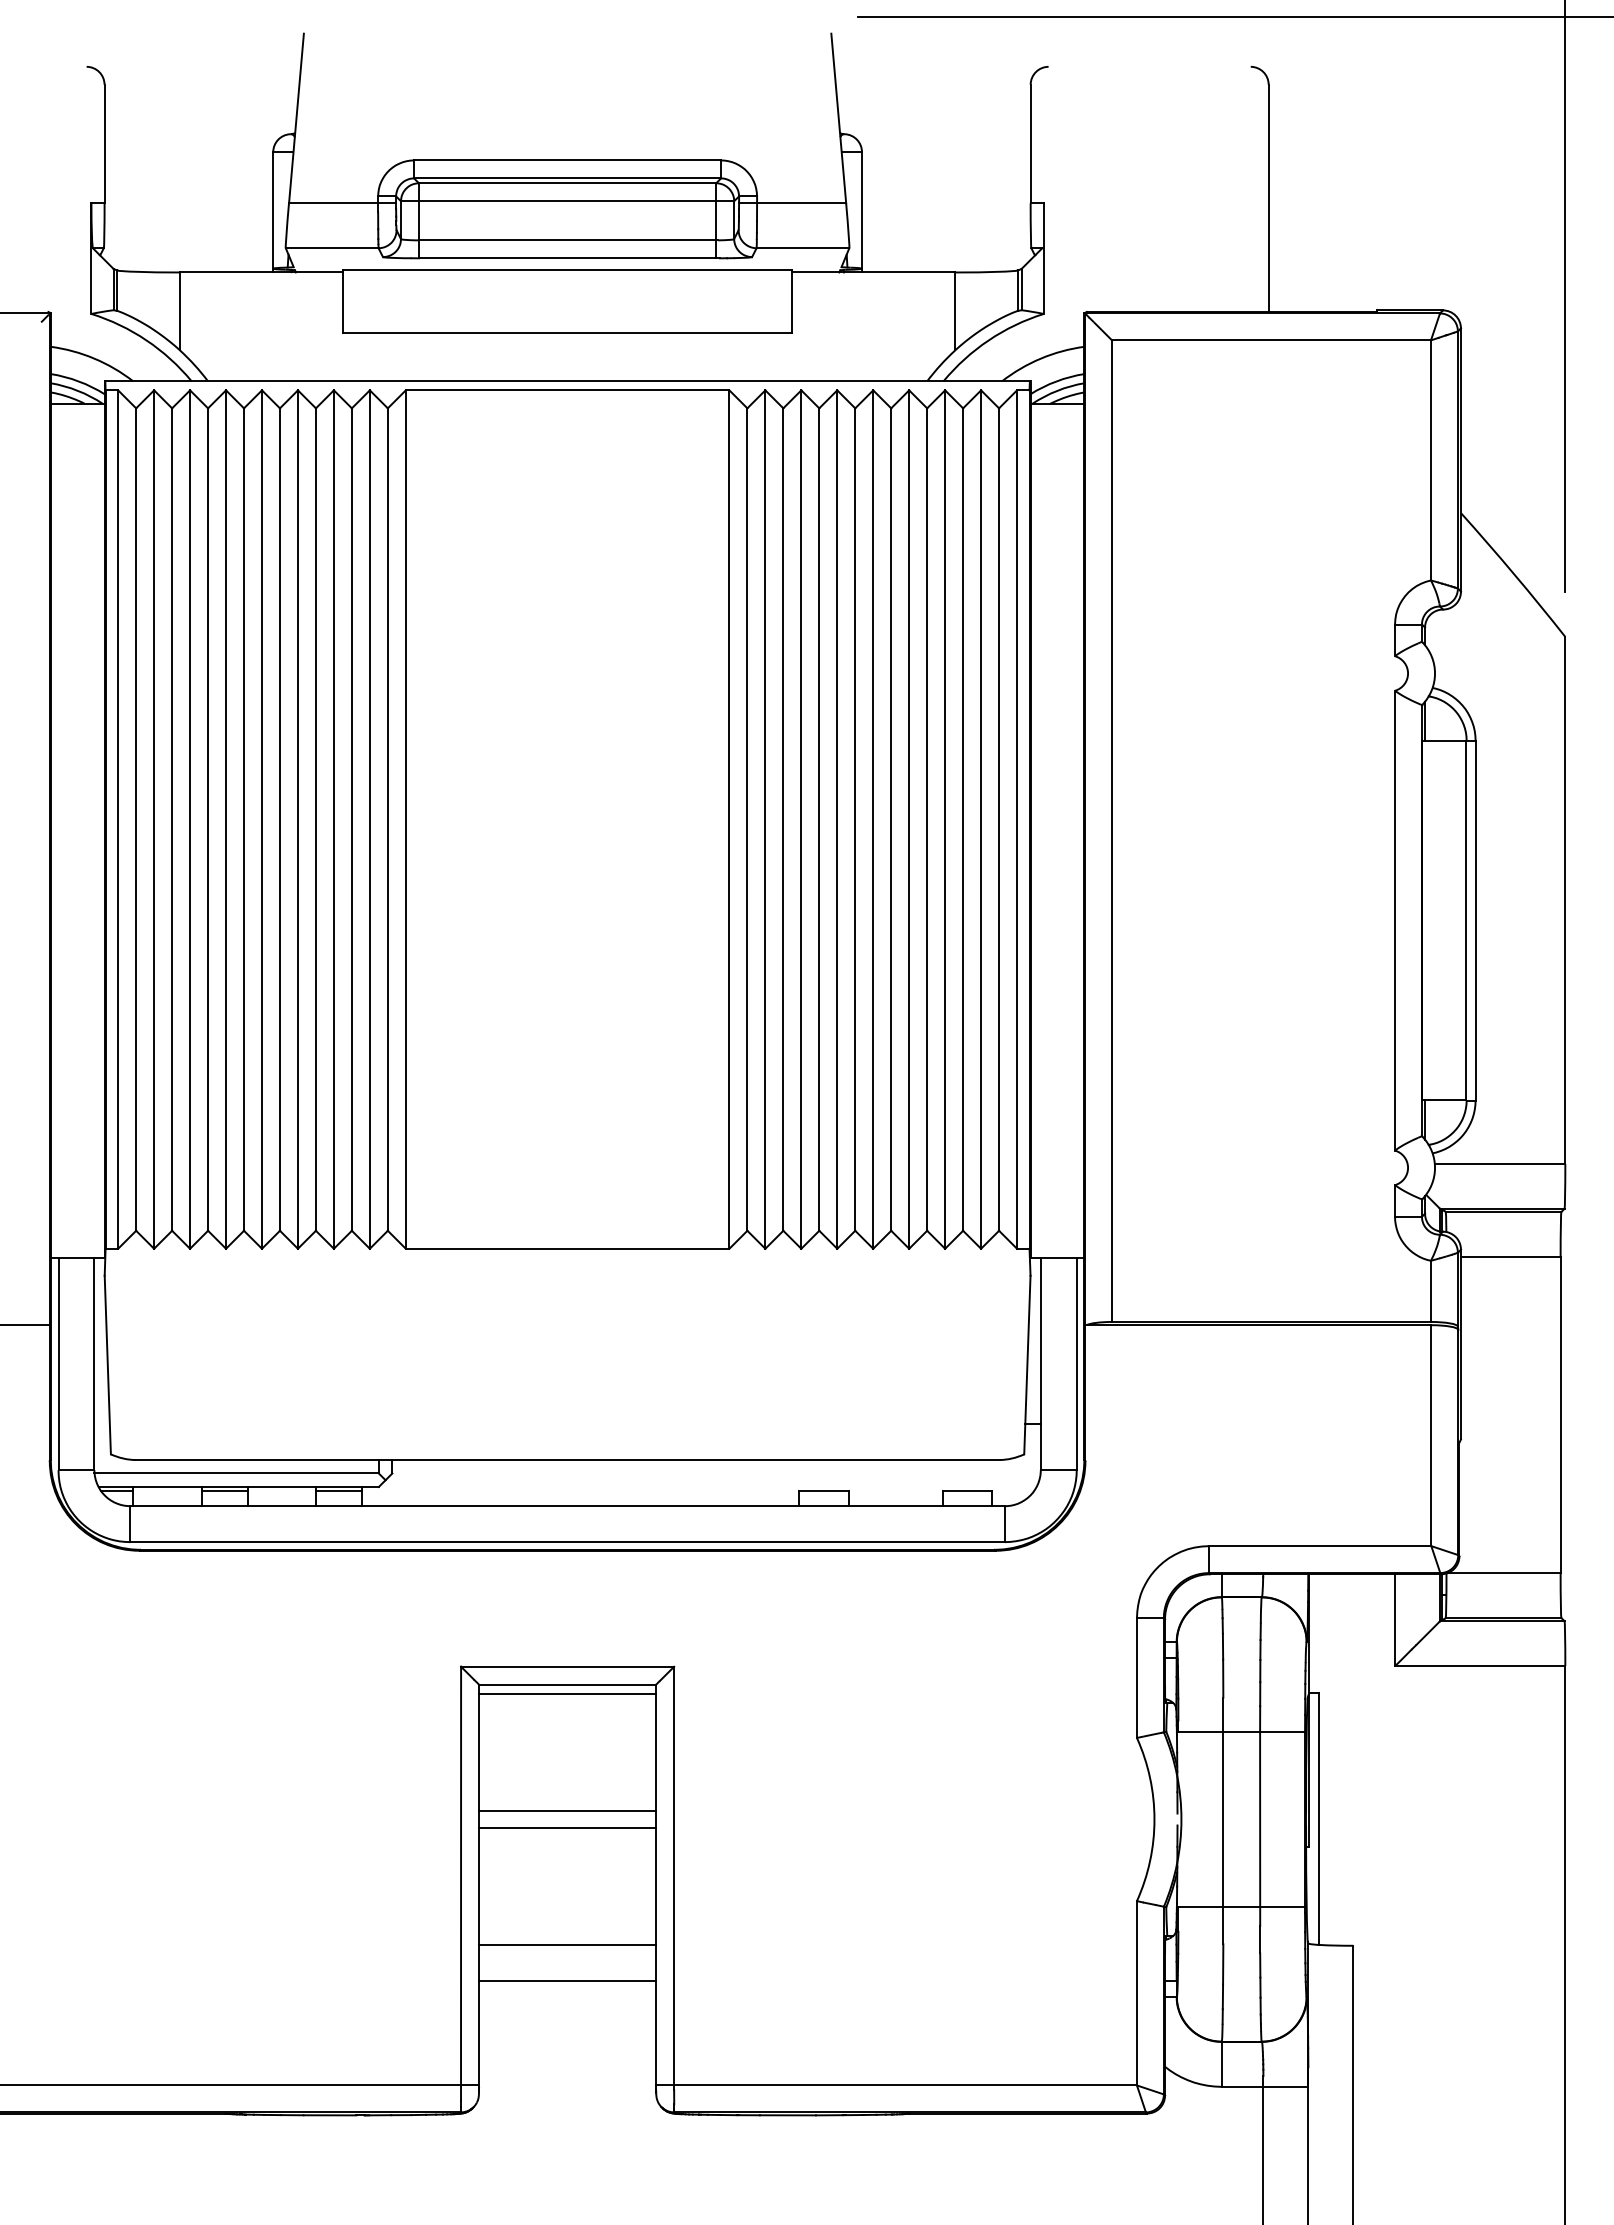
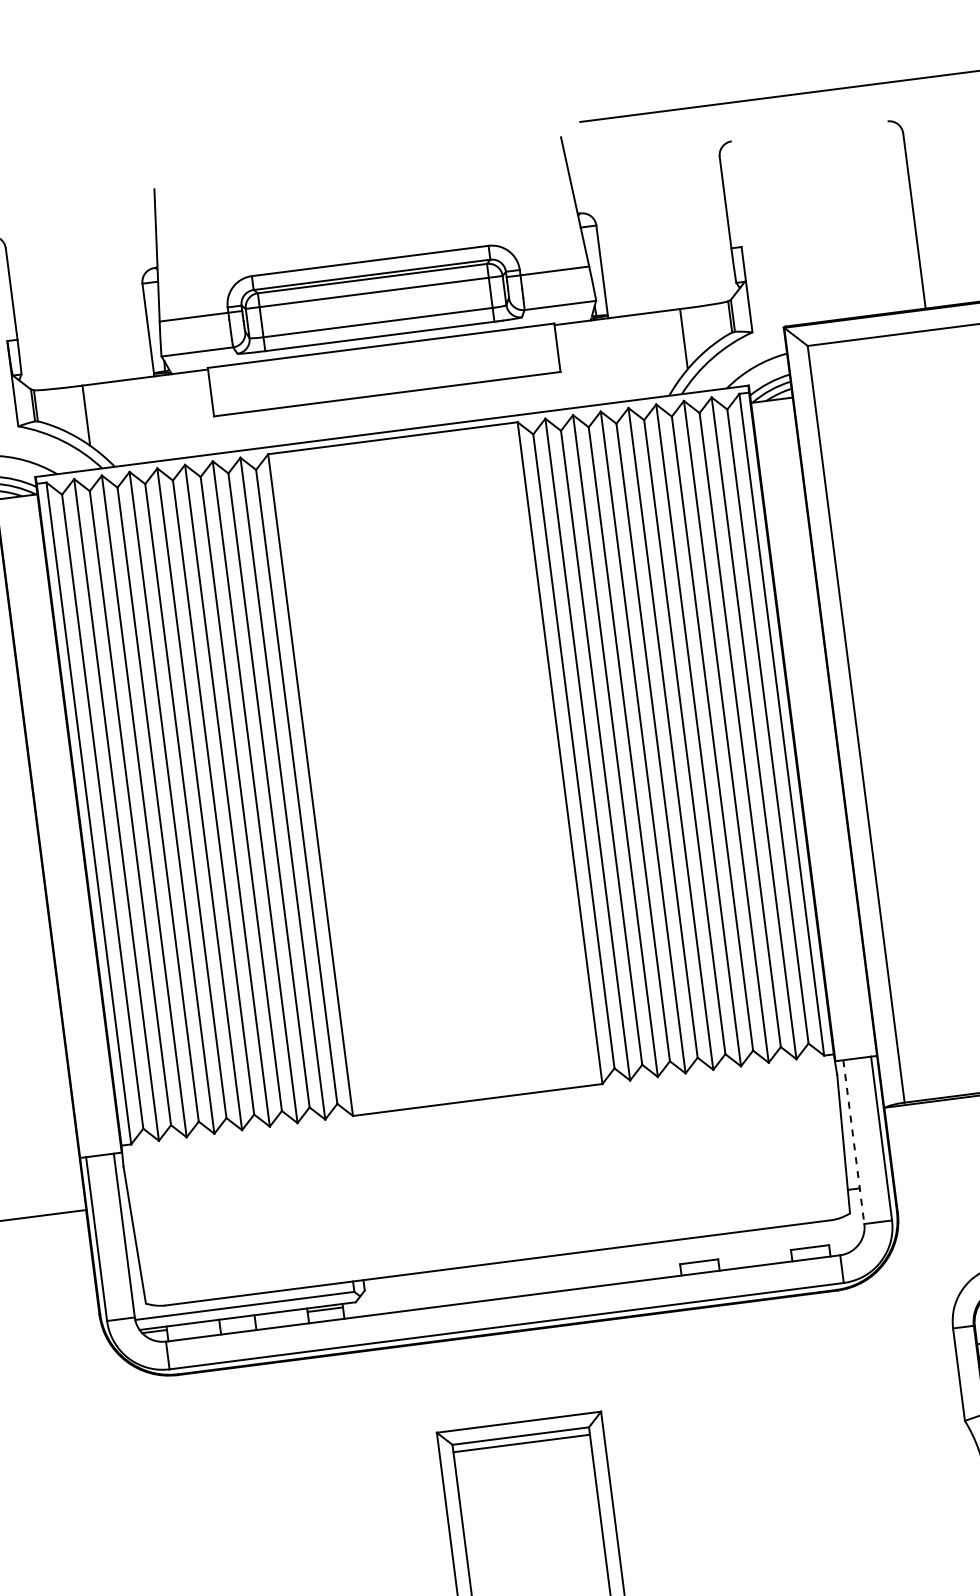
line: (1040, 1364) -> (853, 1142), solid -> dashed
line: (224, 1491) -> (237, 1321), removed
line: (567, 1811) -> (533, 1533), removed
line: (567, 1828) -> (534, 1546), removed

